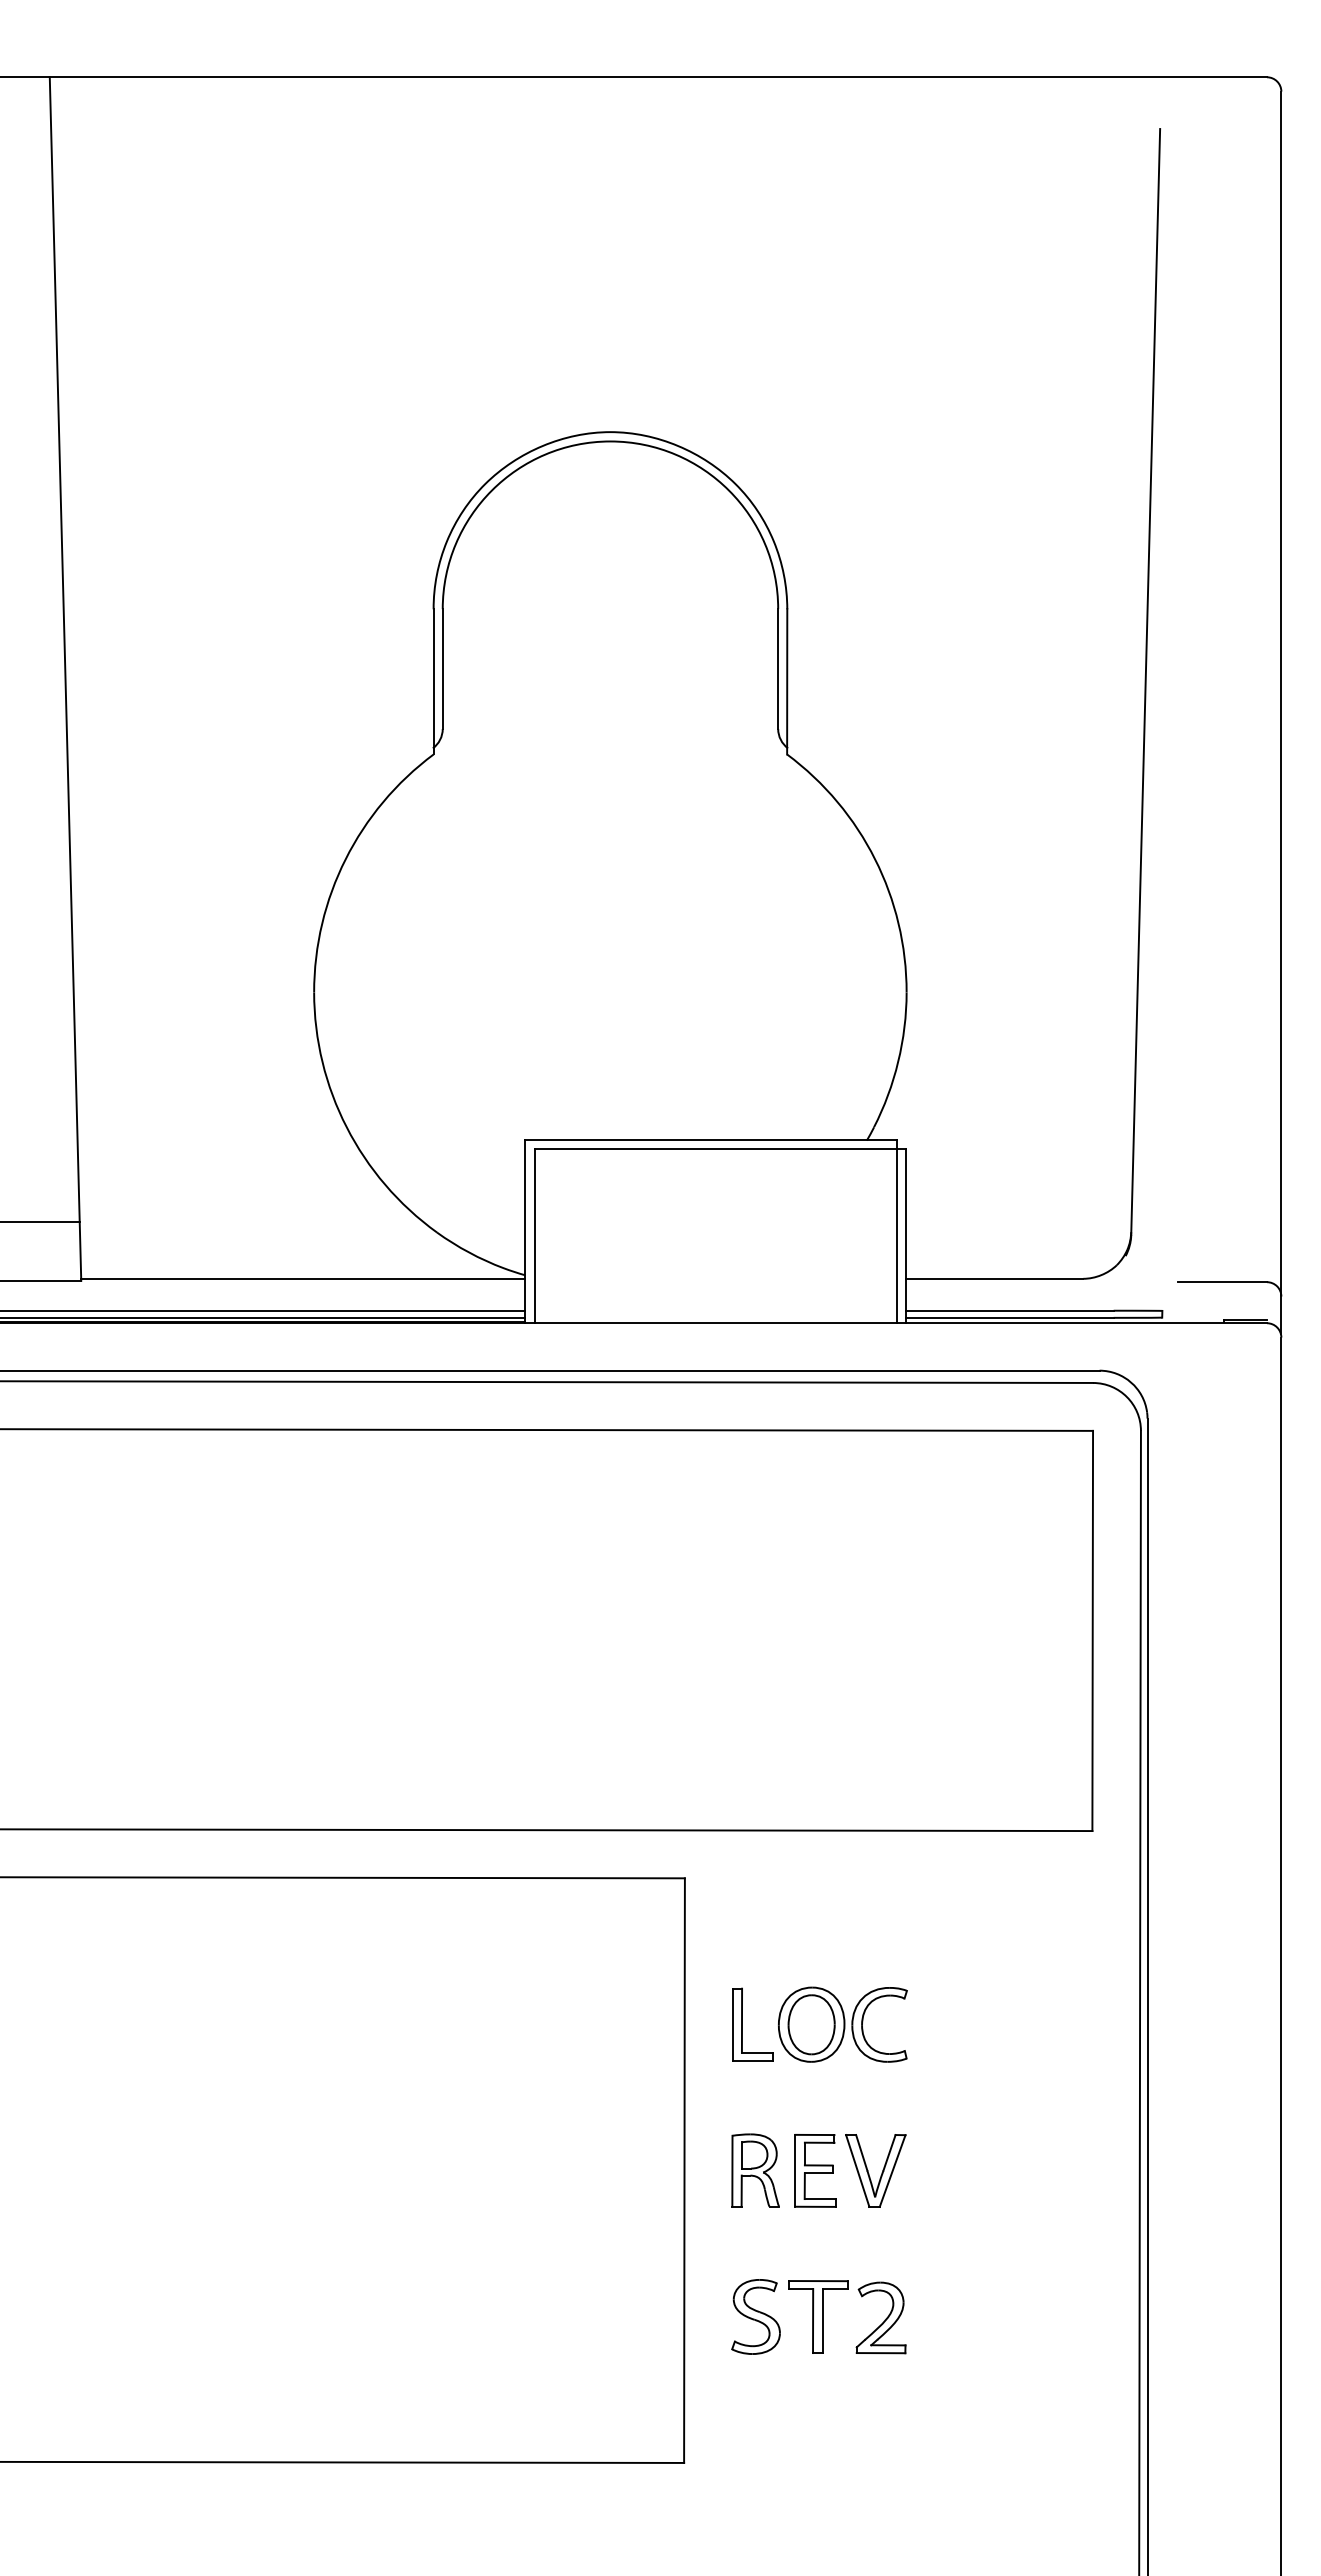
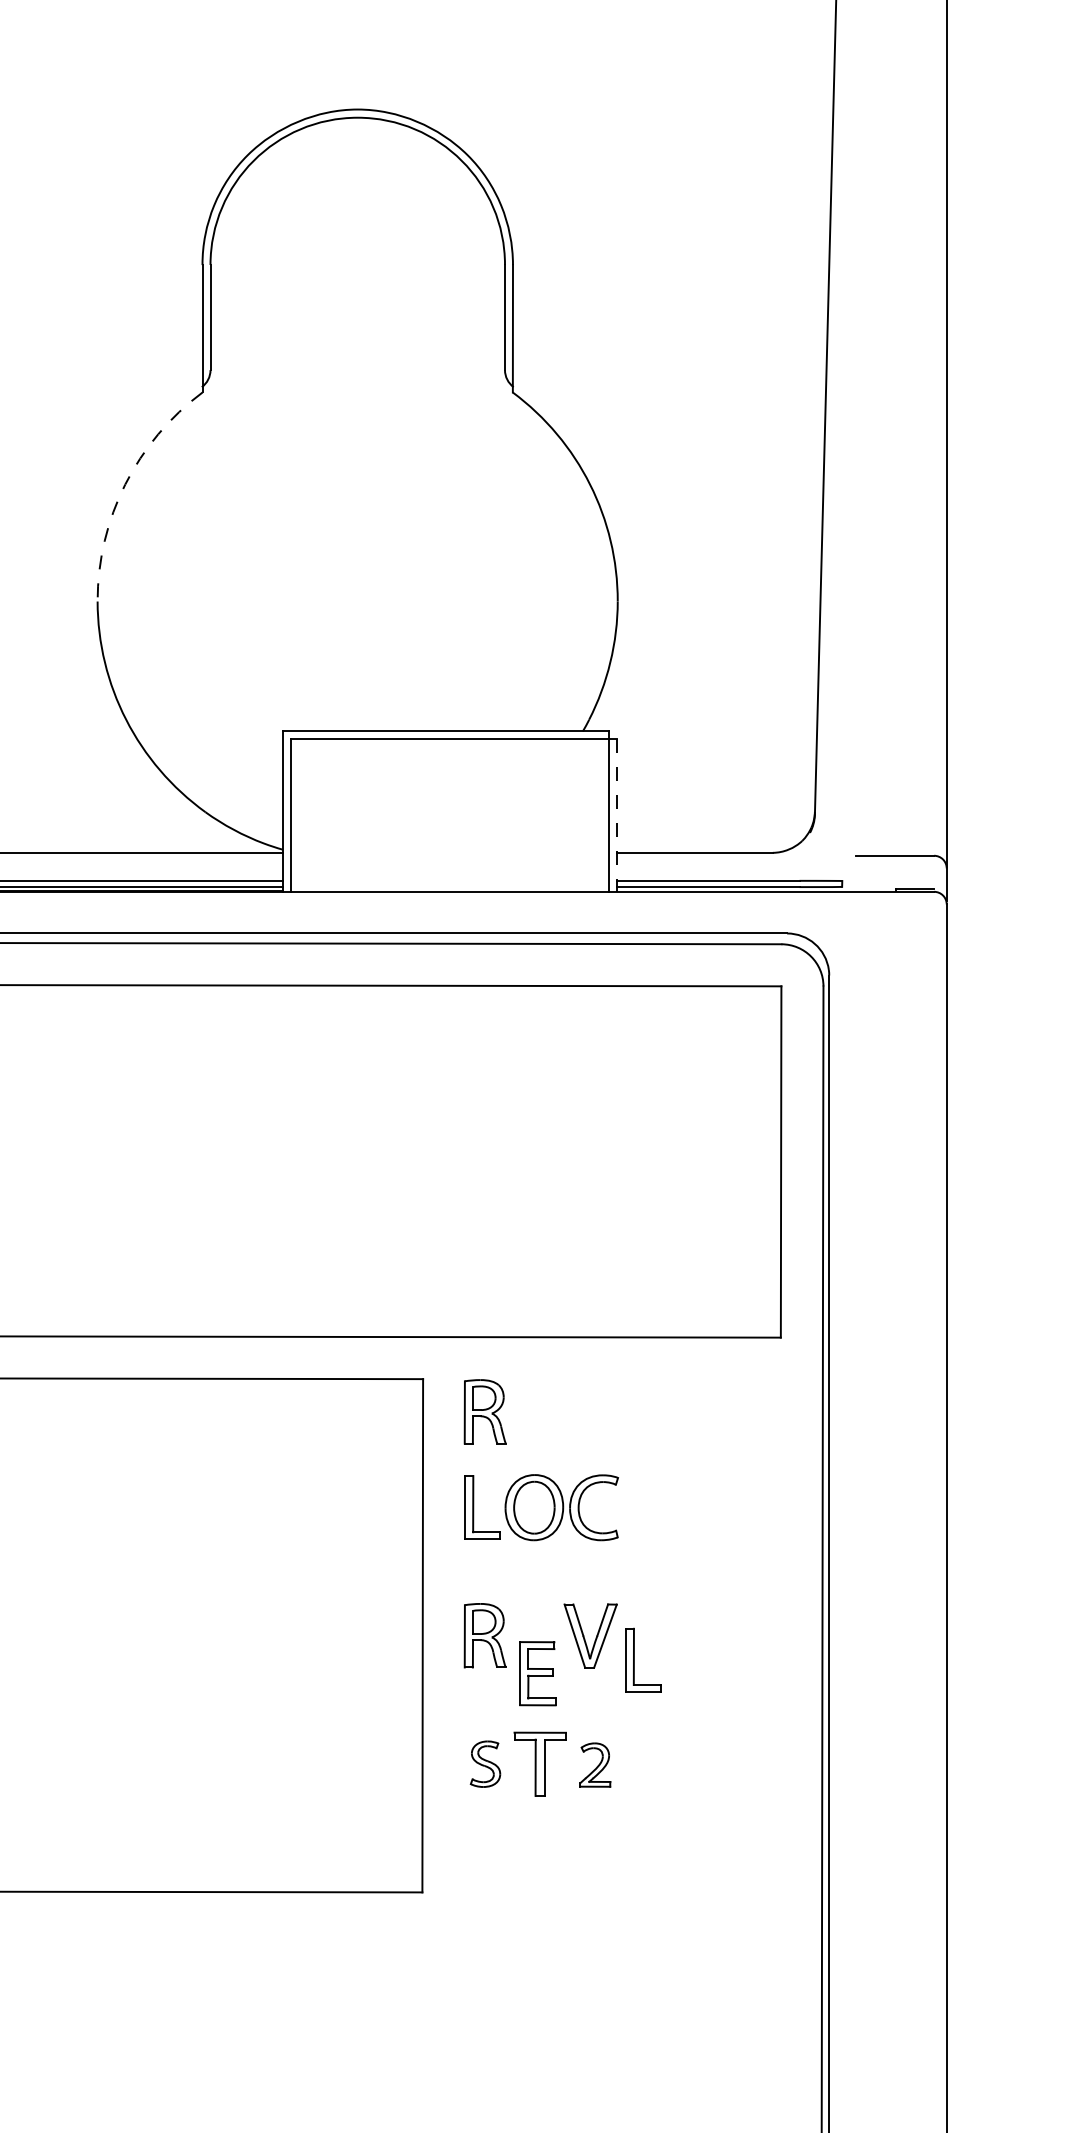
arc: (345, 859) -> (125, 484), solid -> dashed
line: (906, 1236) -> (617, 815), solid -> dashed
part: (755, 1915) -> (485, 1411), added
part: (815, 2170) -> (537, 1673), moved
part: (925, 2198) -> (634, 1660), added
part: (755, 2316) -> (485, 1763), size x0.7
part: (880, 2317) -> (594, 1764), size x0.7

